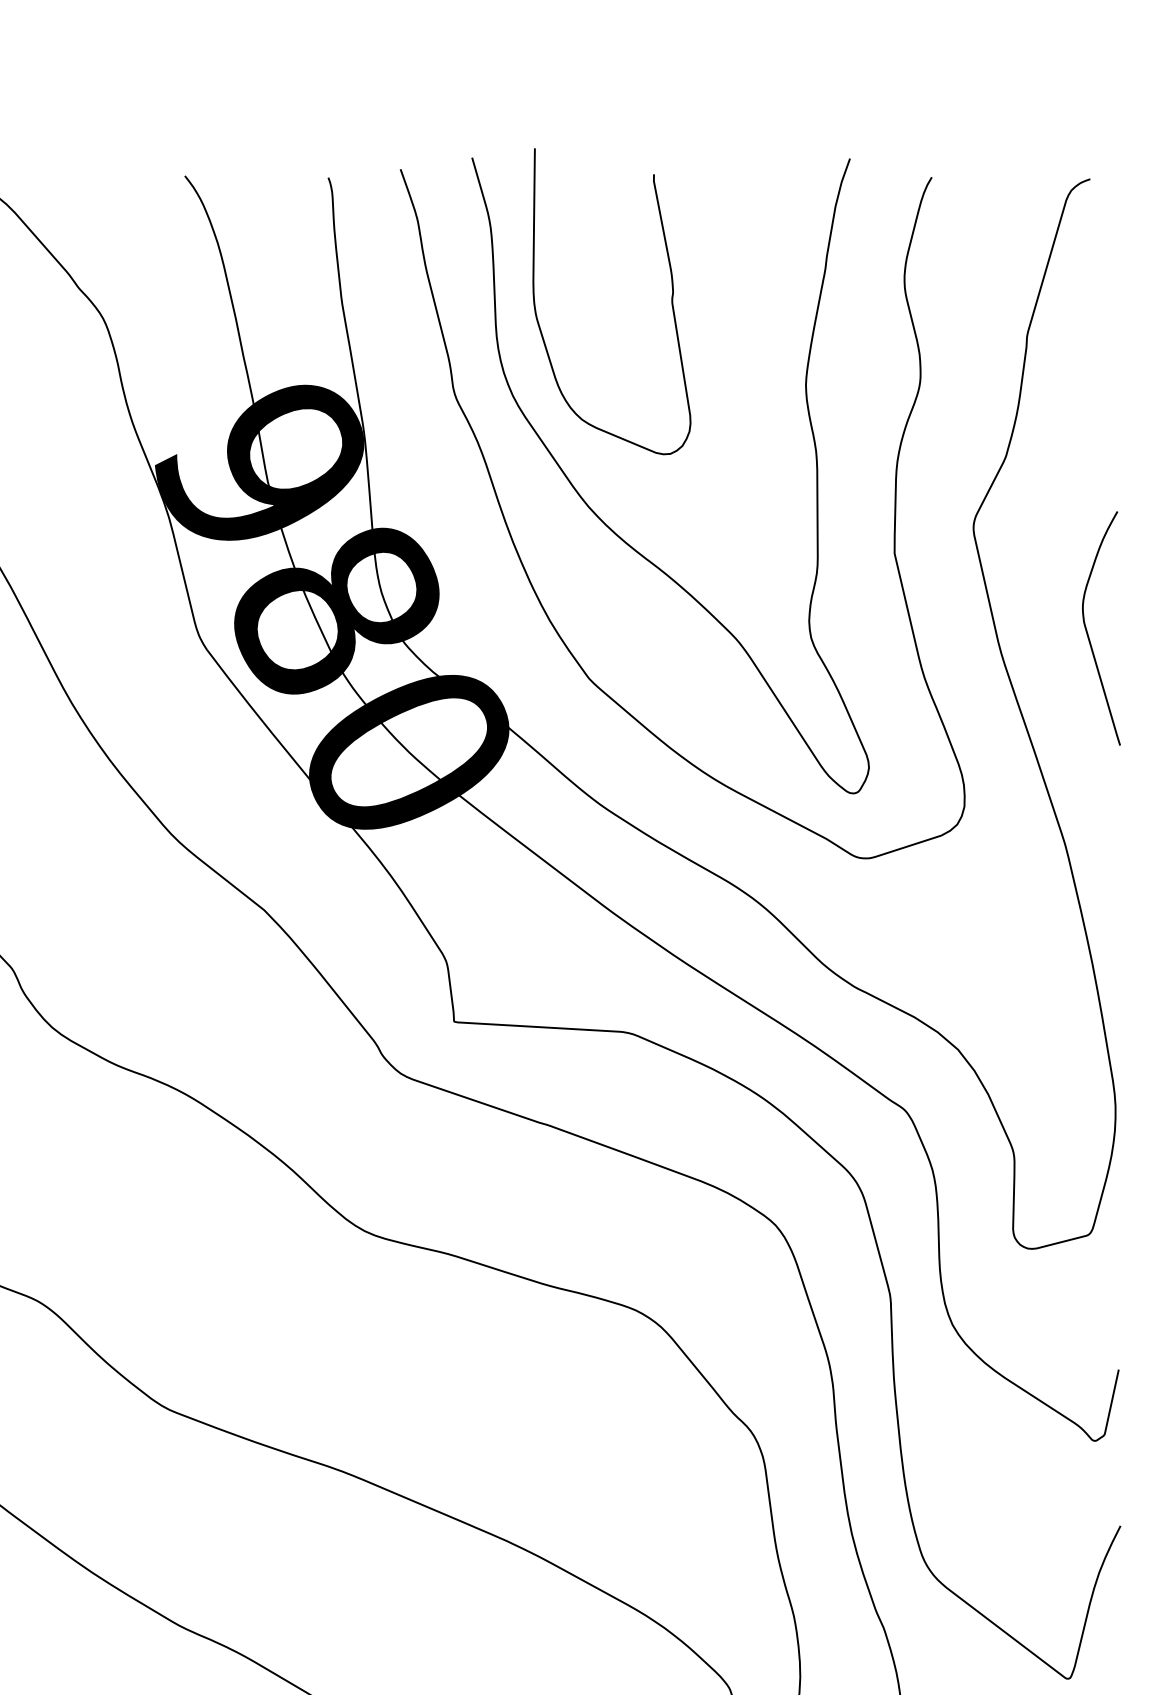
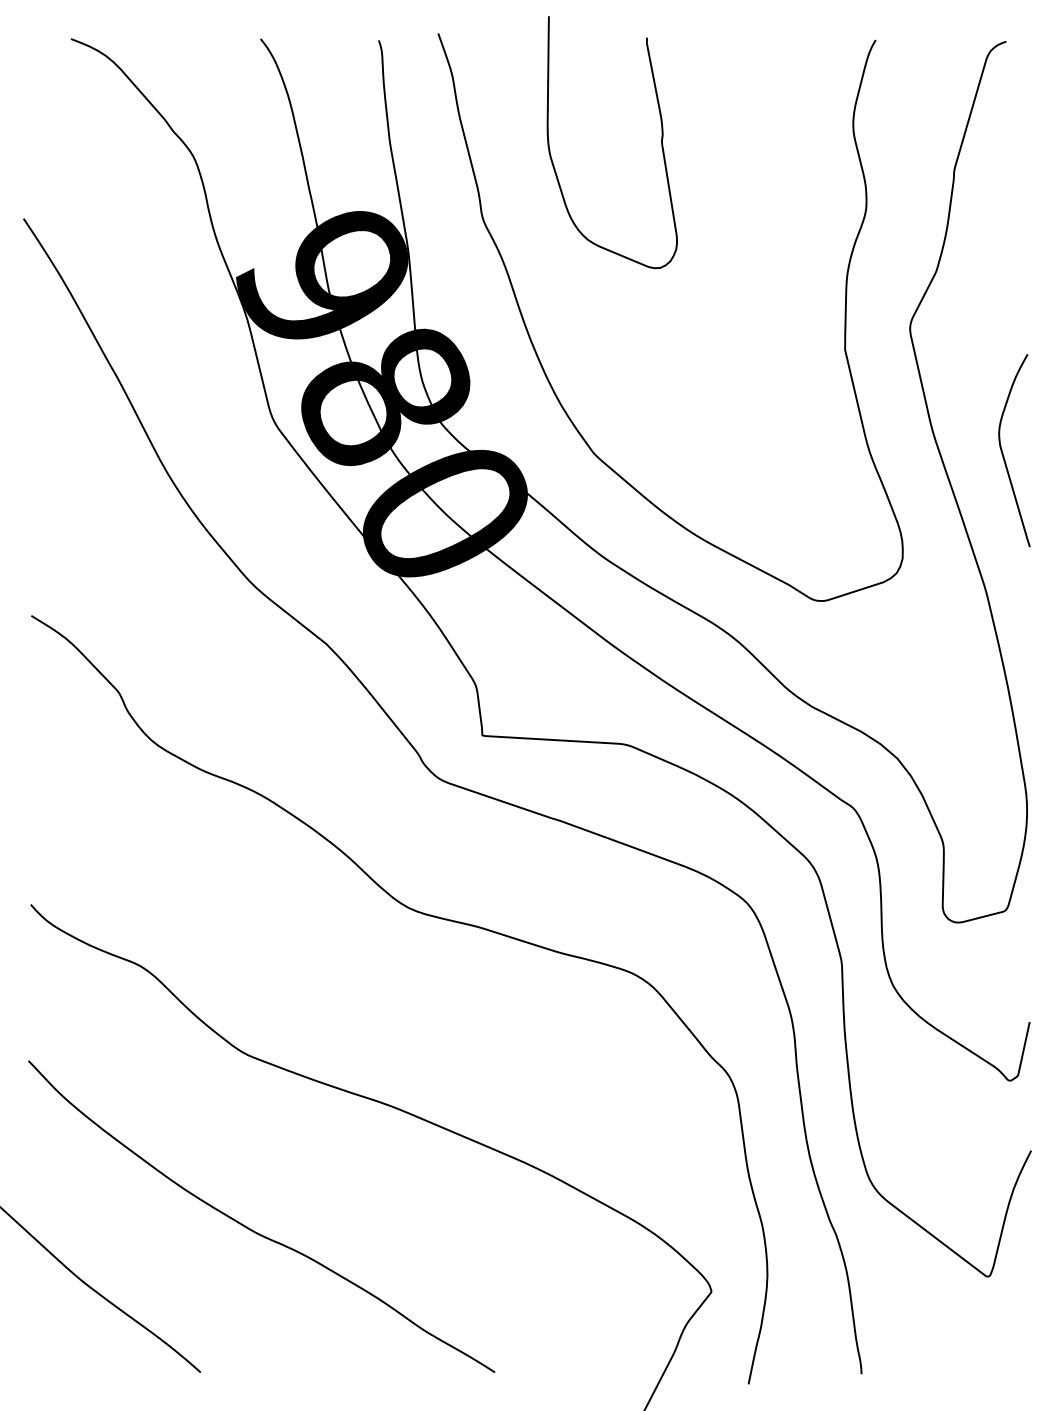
curve: (621, 537) -> (620, 336), removed
curve: (1088, 630) -> (1003, 452), moved

